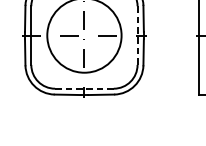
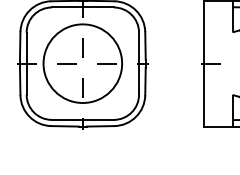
line: (137, 36) -> (139, 64), dashed -> solid
line: (84, 88) -> (82, 119), dashed -> solid

